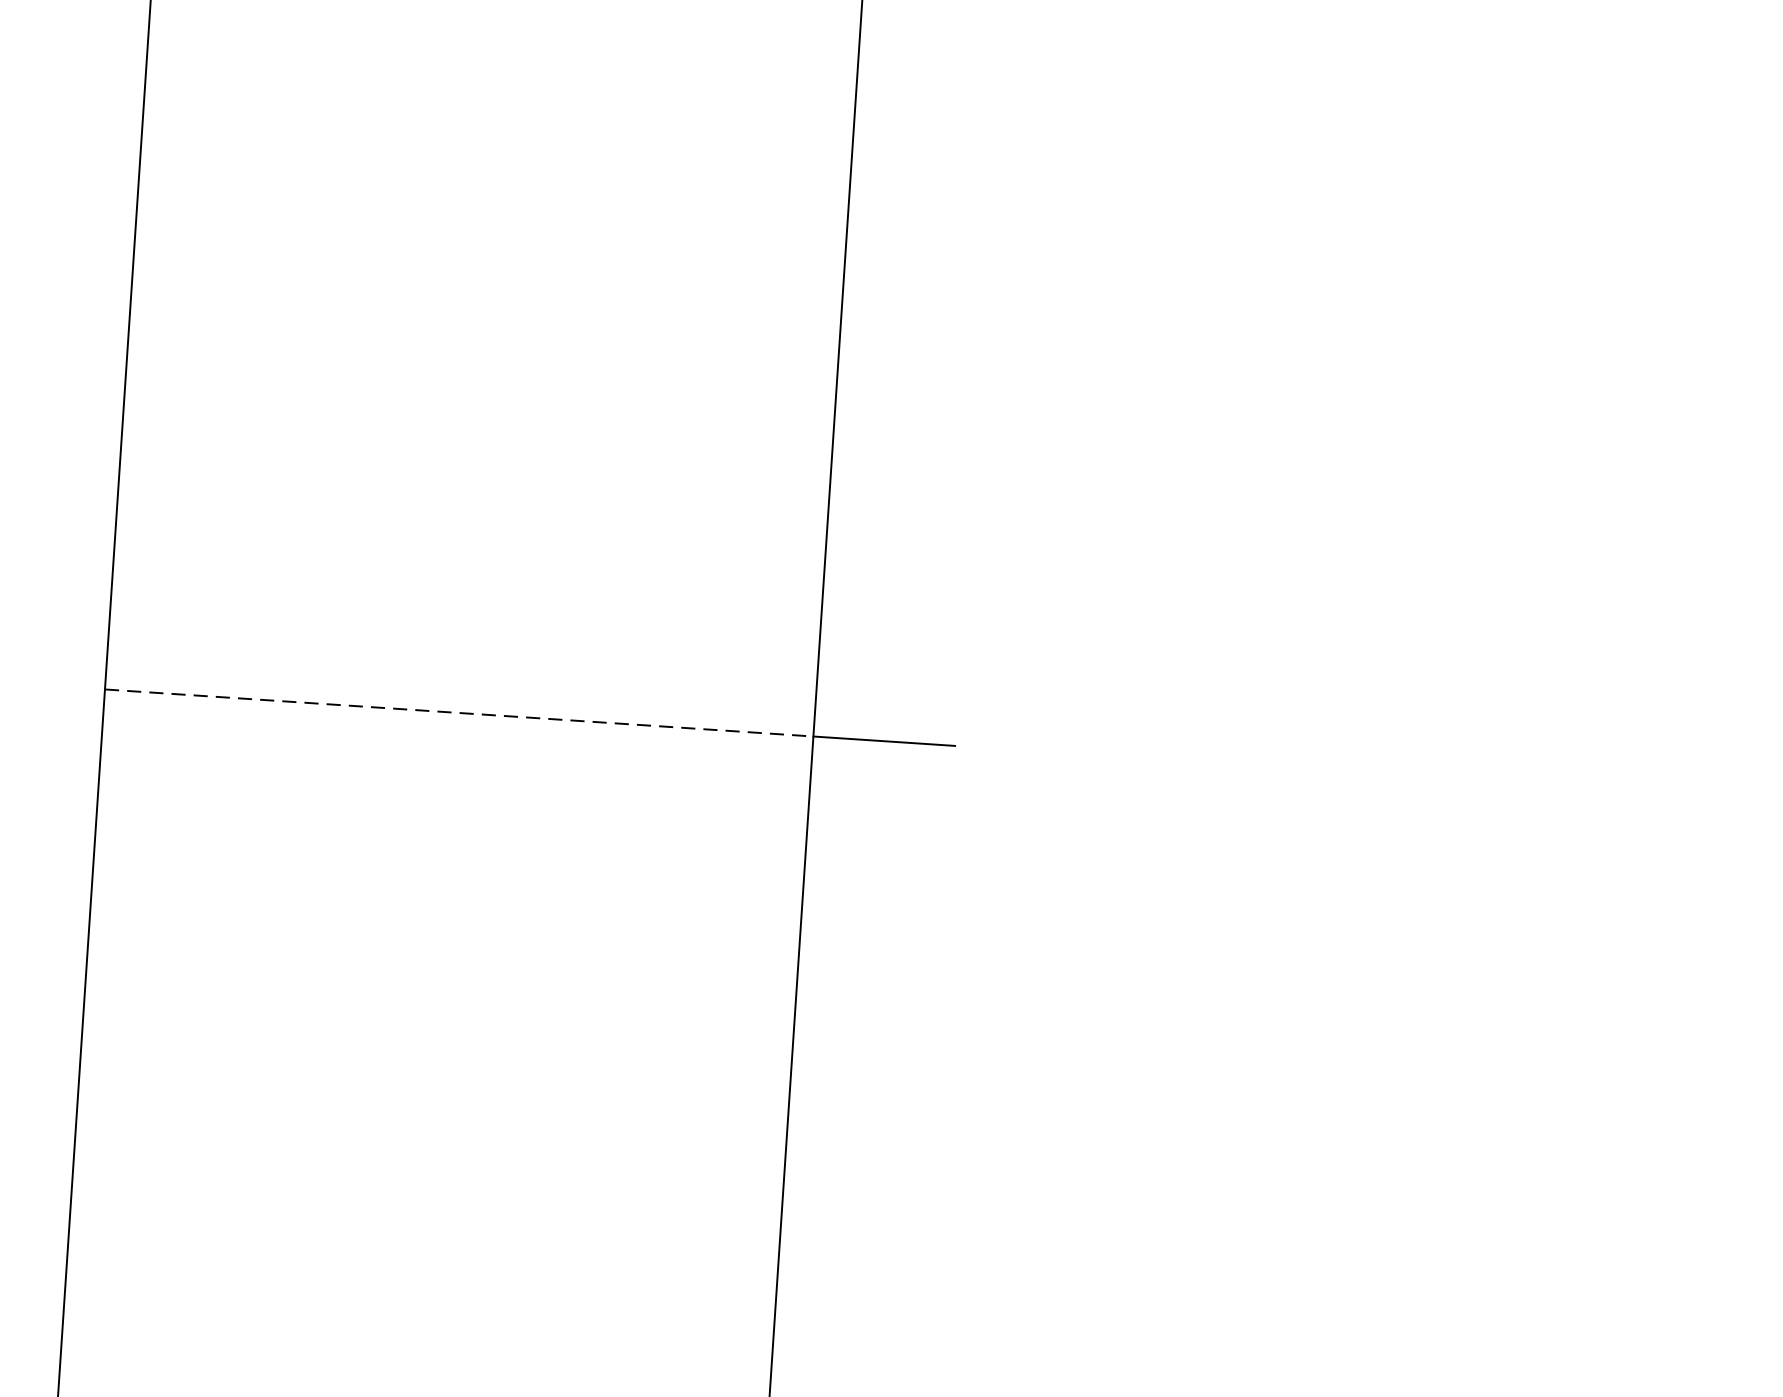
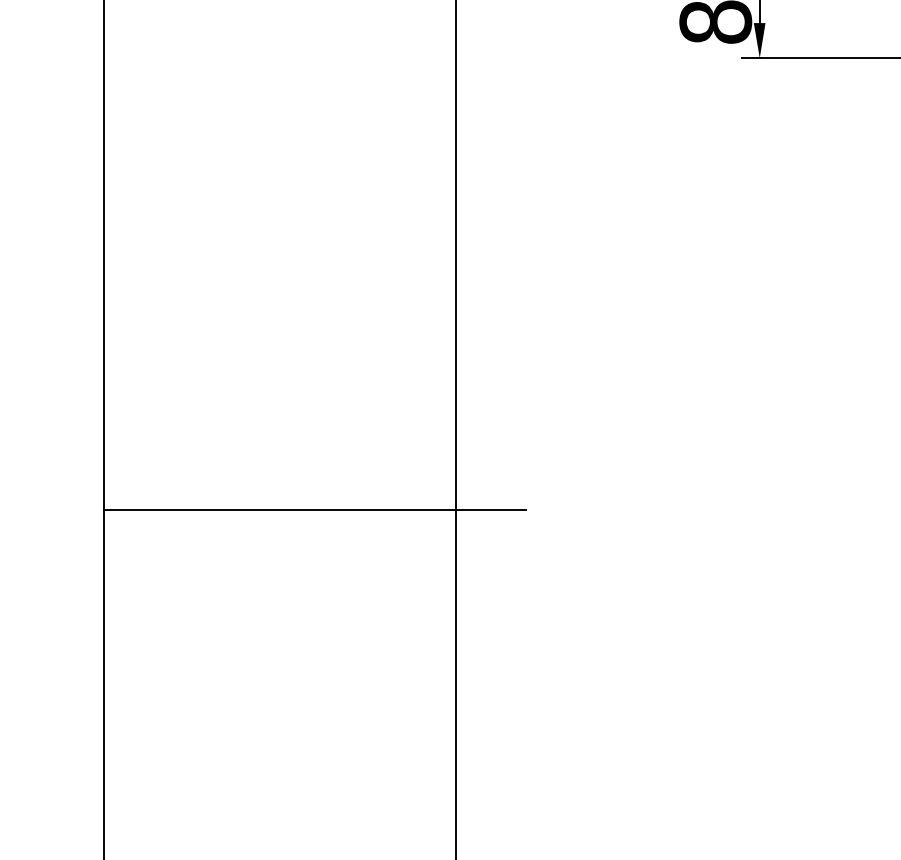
line: (459, 713) -> (280, 510), dashed -> solid

